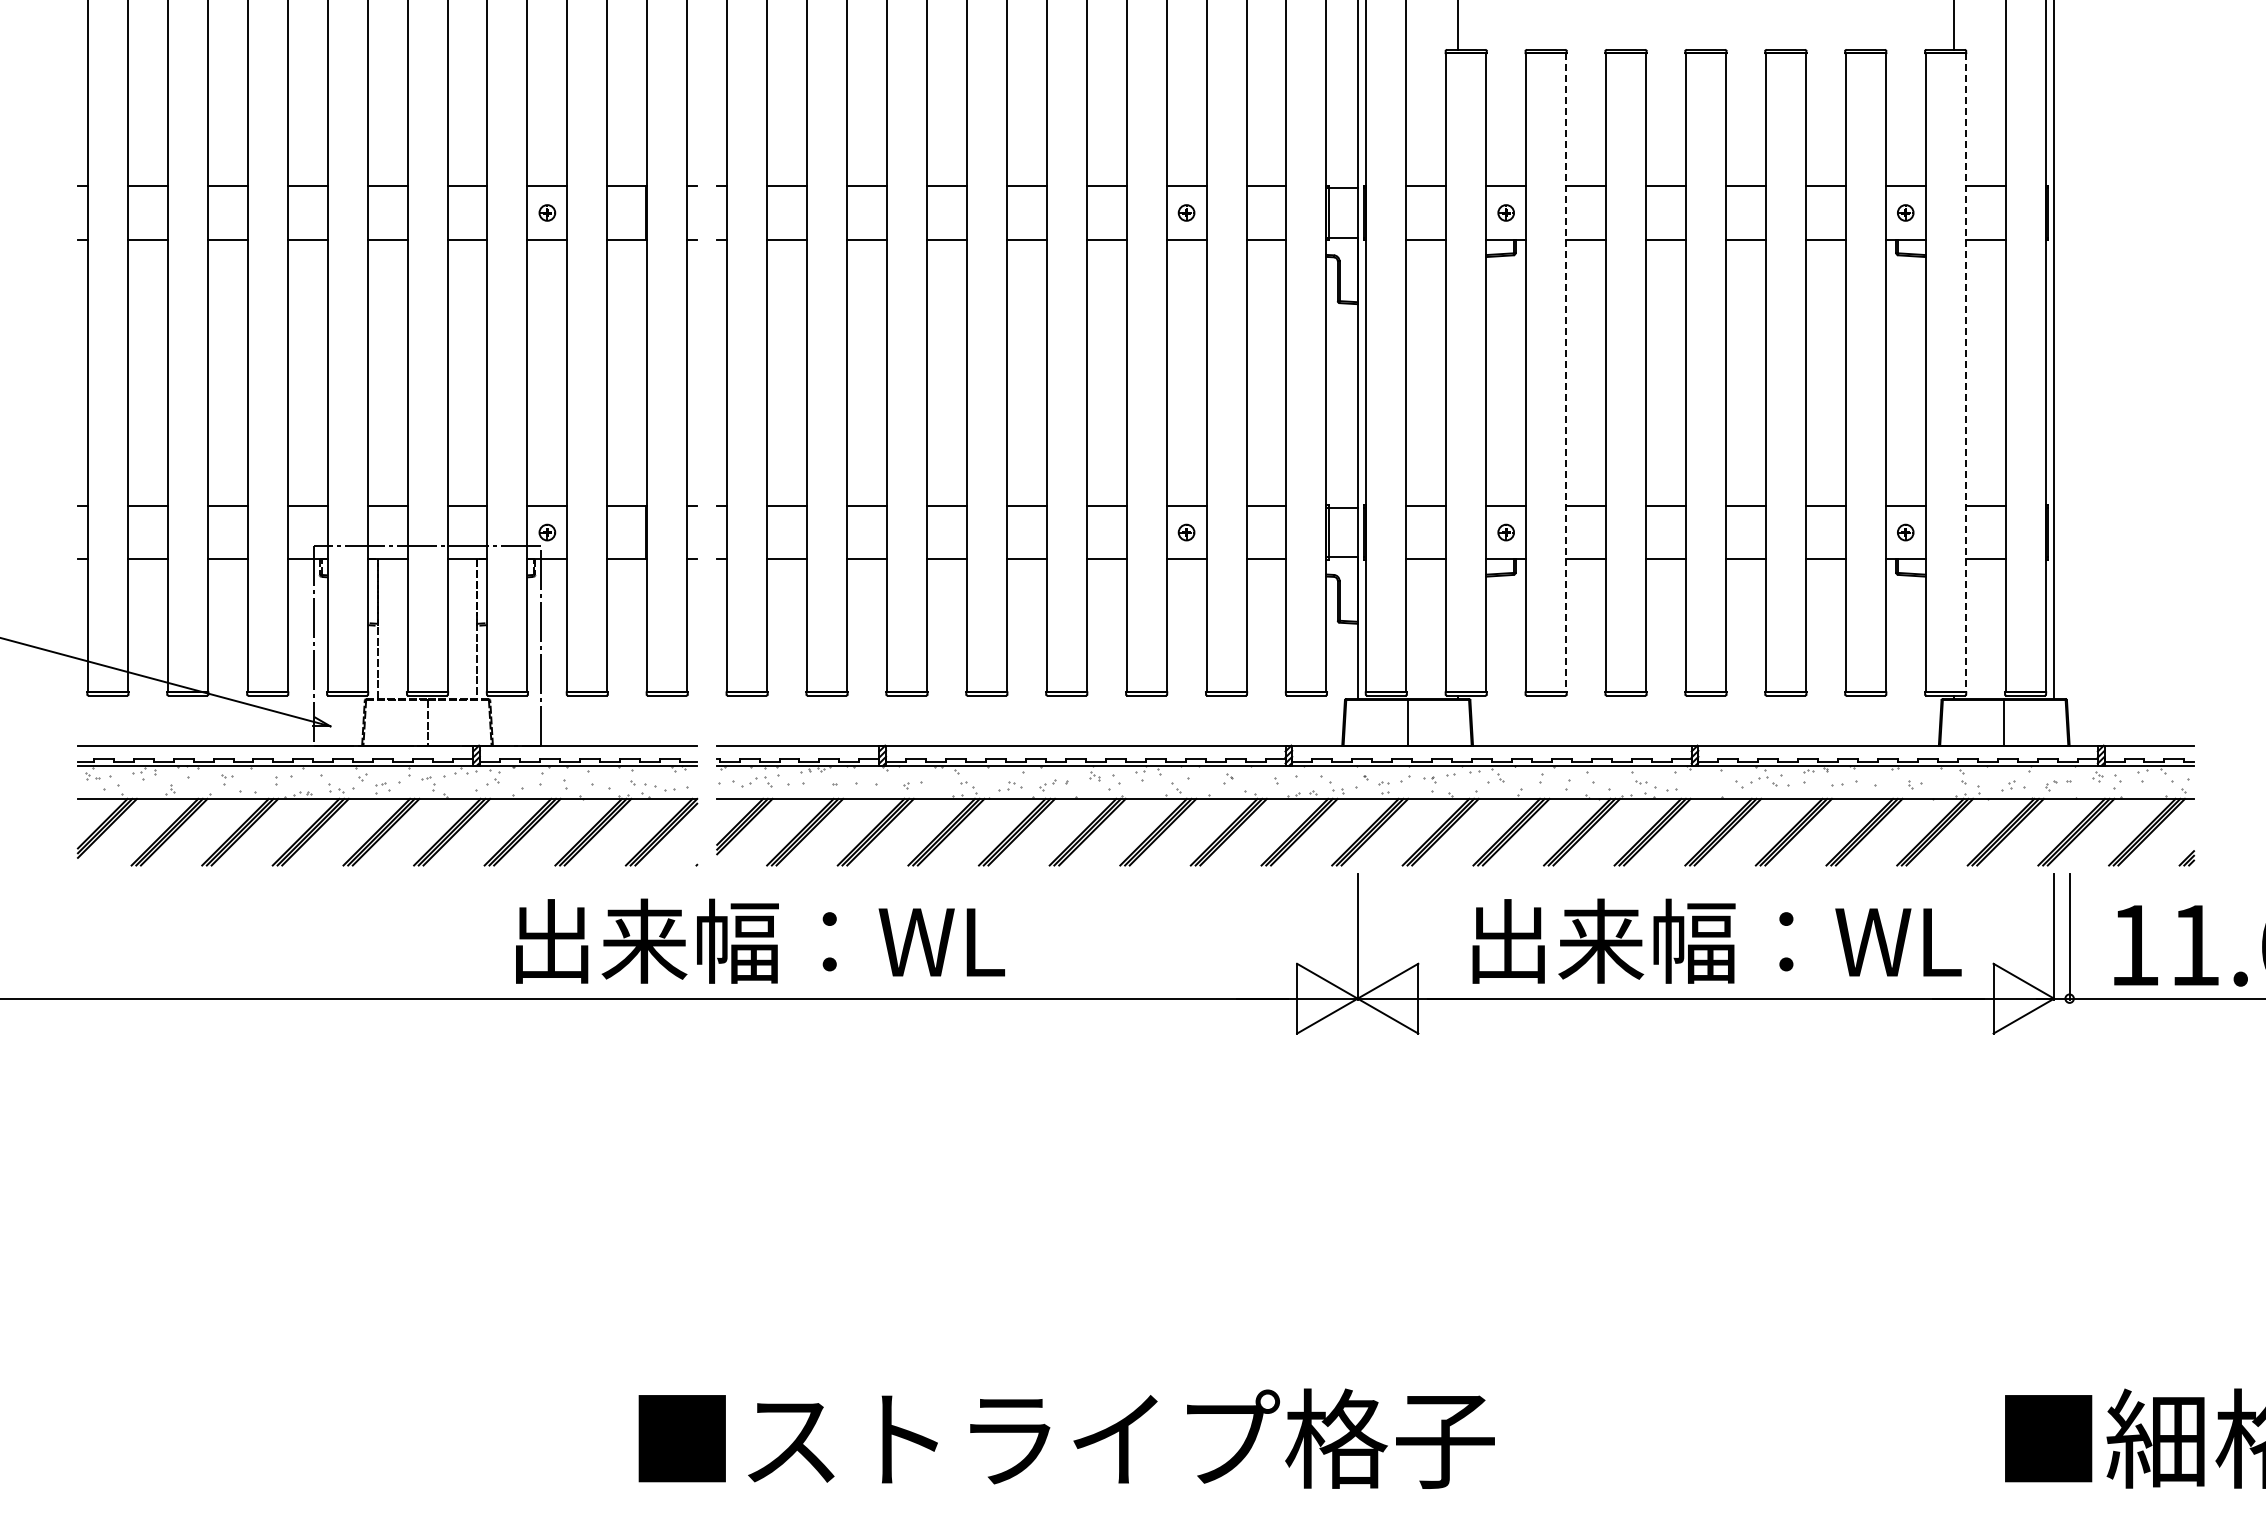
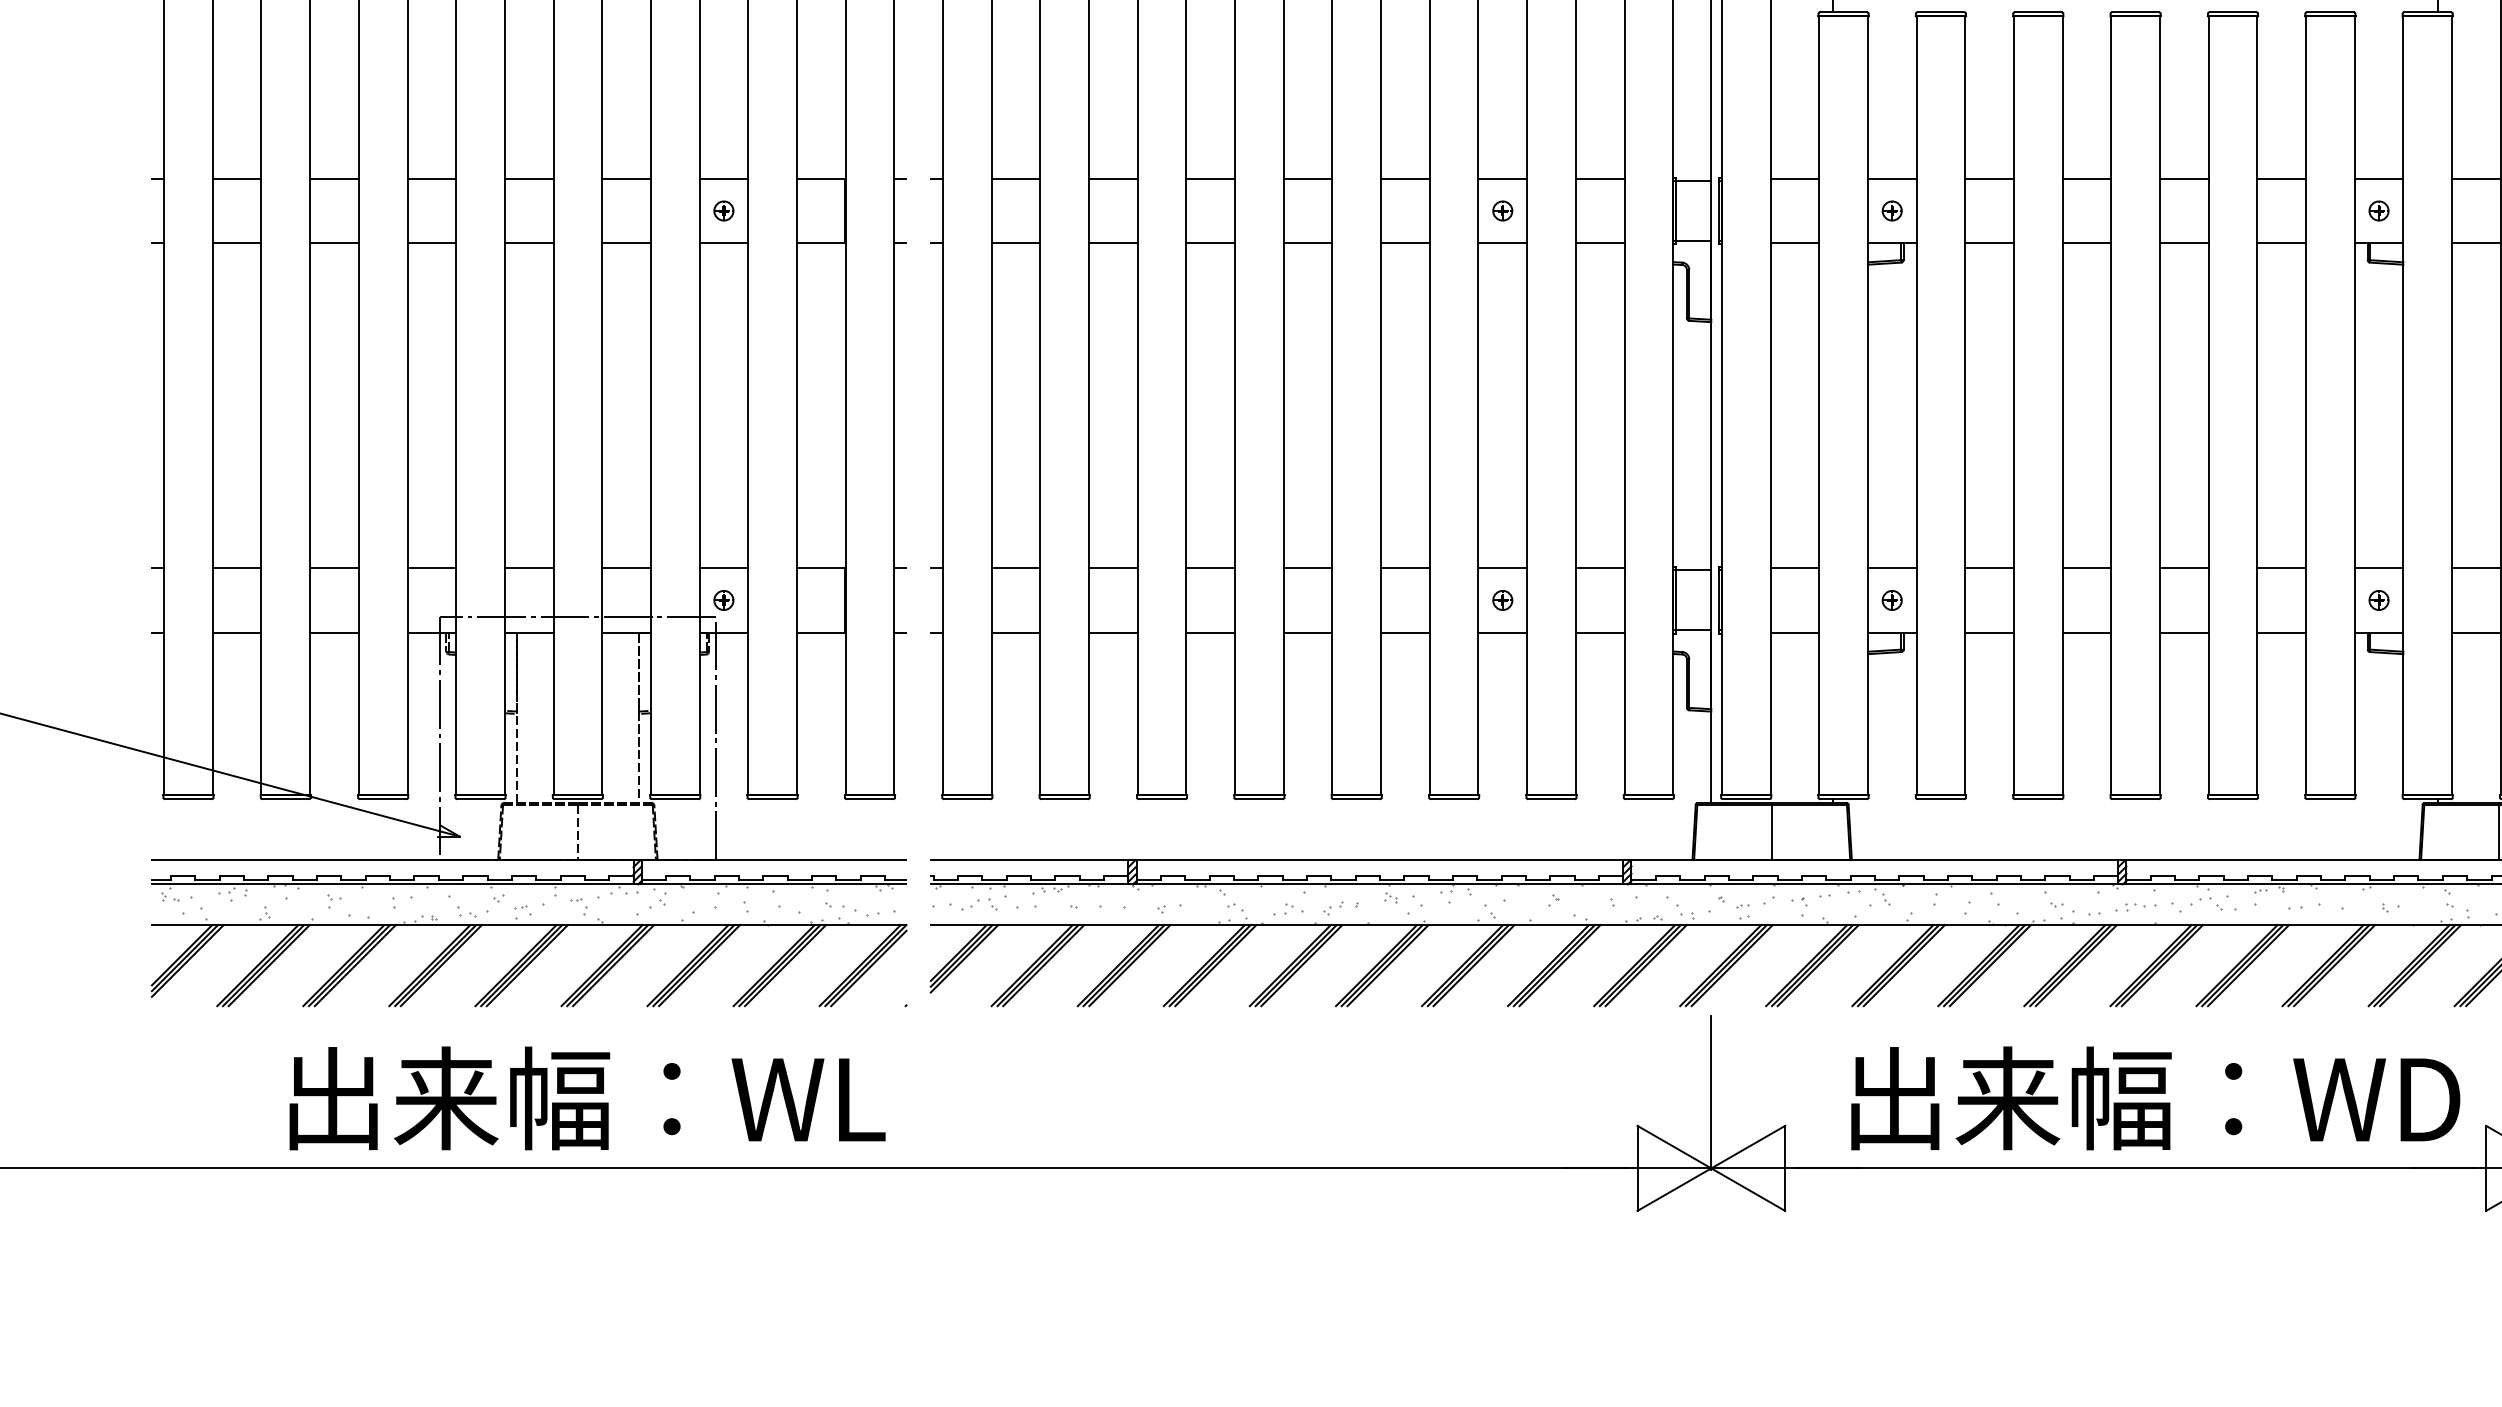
line: (1566, 372) -> (1965, 405), dashed -> solid
line: (1965, 372) -> (2451, 405), dashed -> solid
part: (1706, 784) -> (2136, 907), added
text: (760, 940) -> (587, 1097), moved
text: (1952, 942) -> (2436, 1099), 出来幅：WL -> 出来幅：WD

